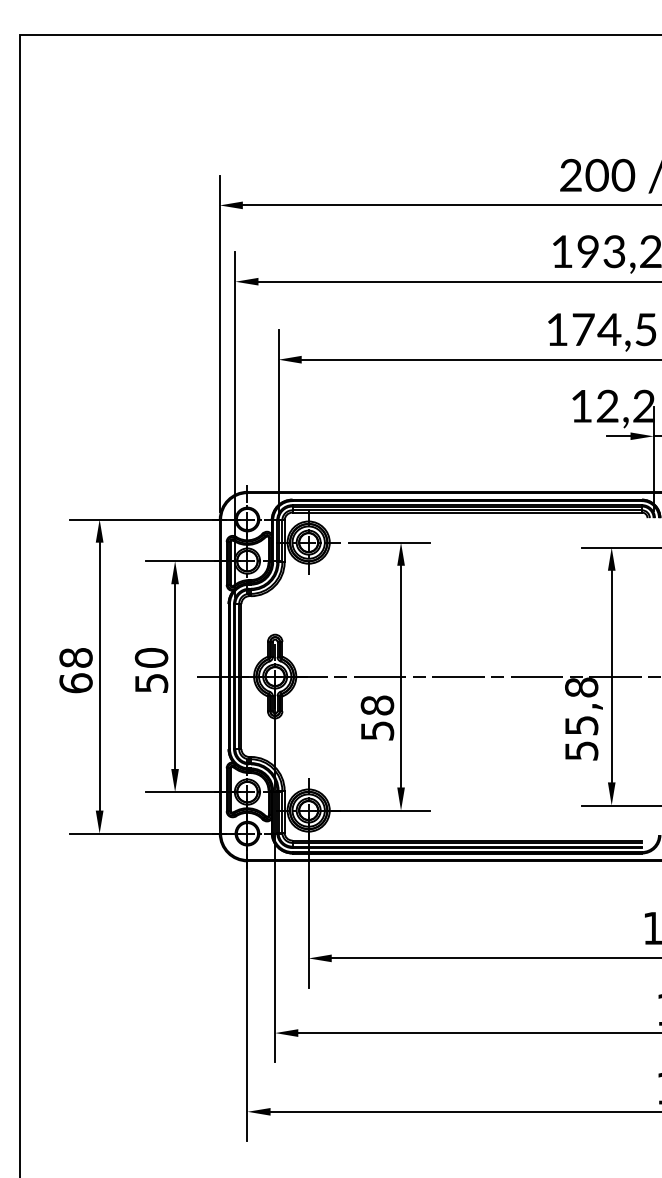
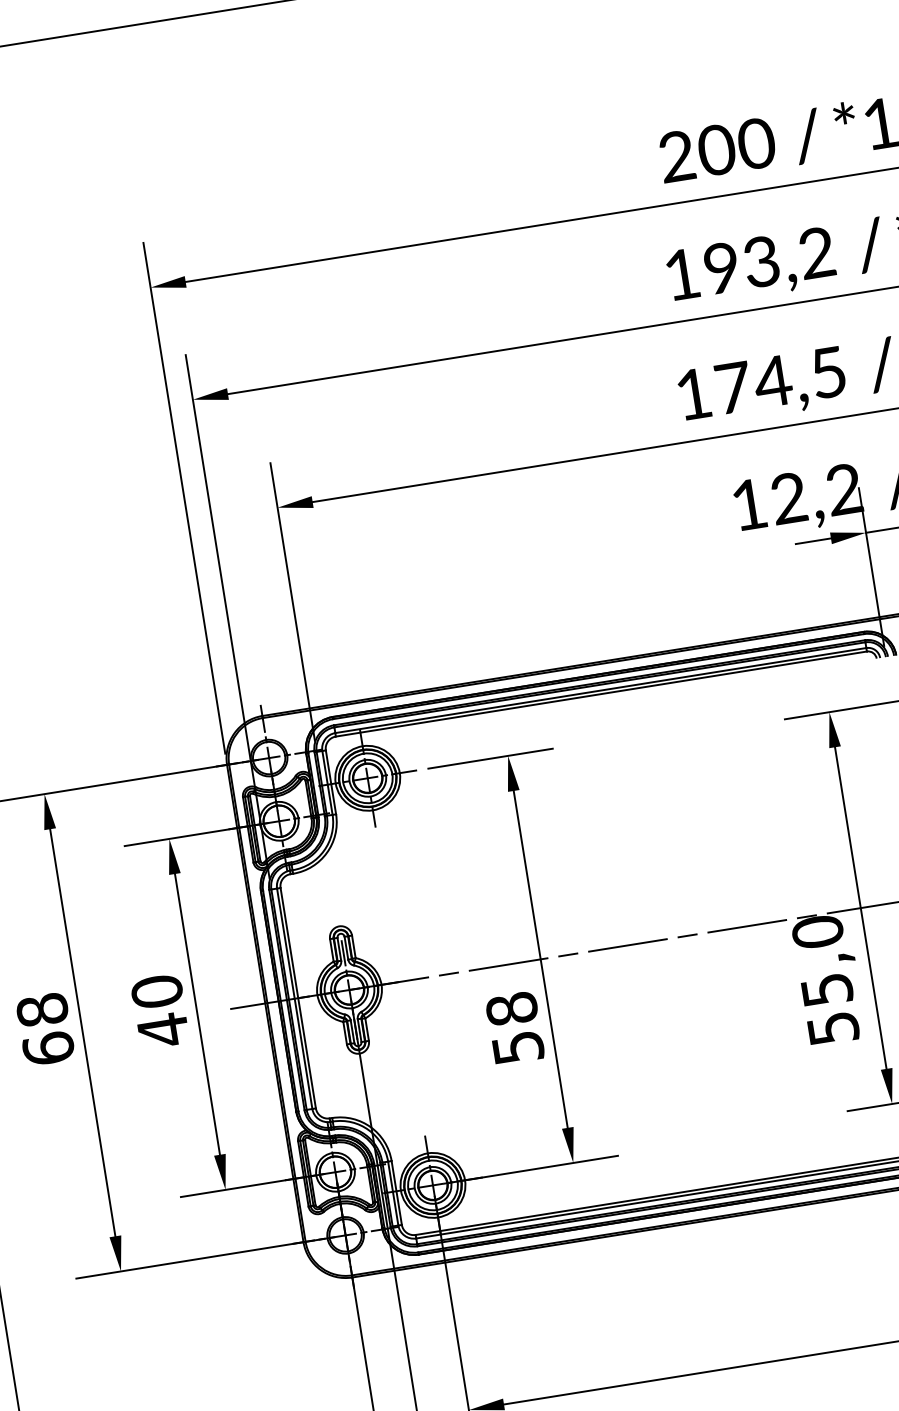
text: (151, 682) -> (162, 1029), 50 -> 40
text: (581, 687) -> (817, 932), 55,8 -> 55,0

